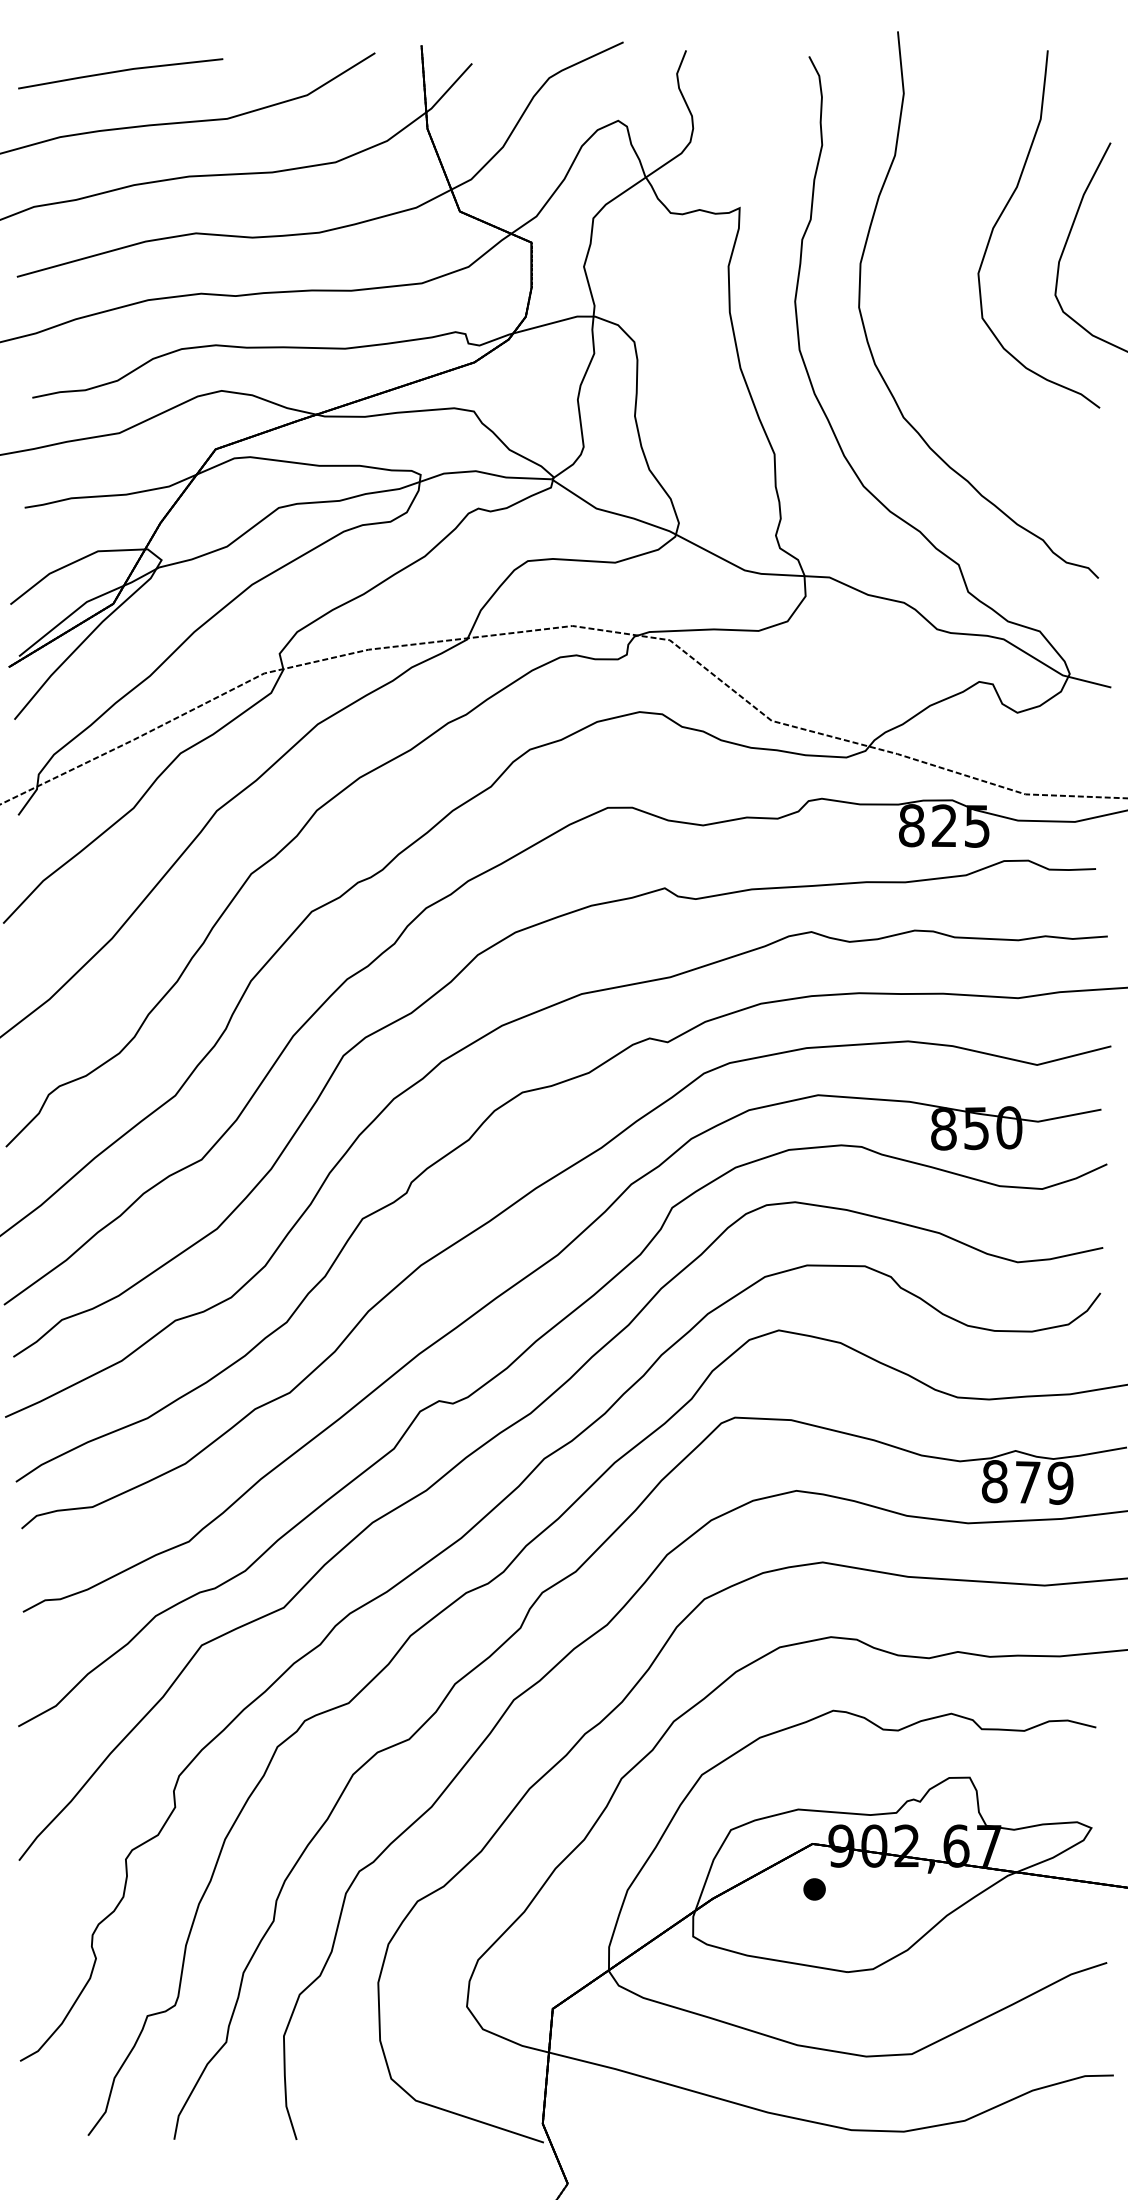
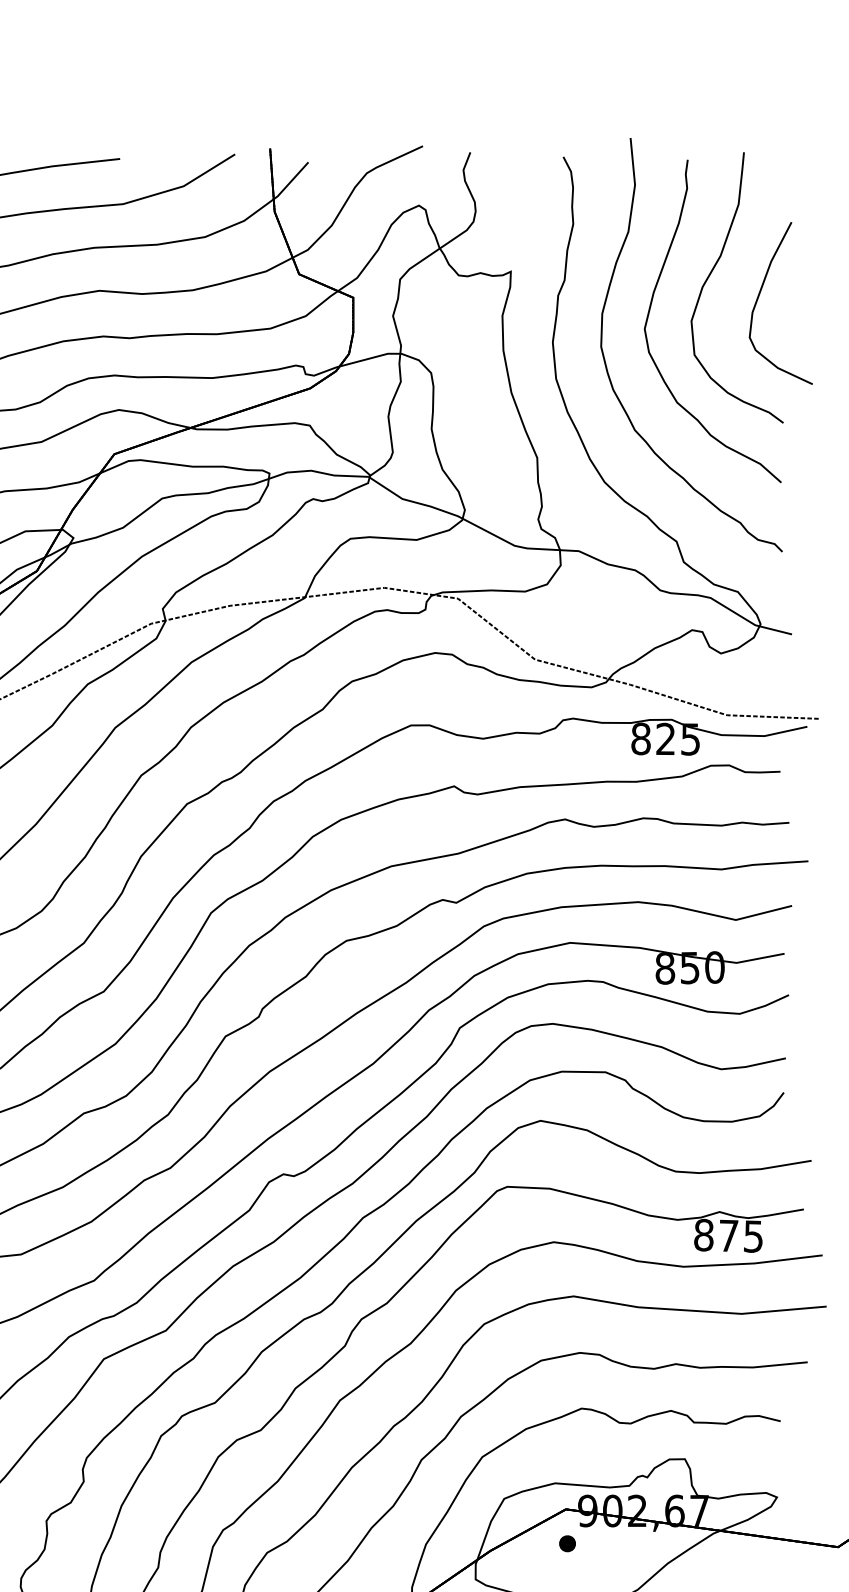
curve: (924, 257) -> (650, 309), added
text: (1060, 1482) -> (753, 1235), 879 -> 875

